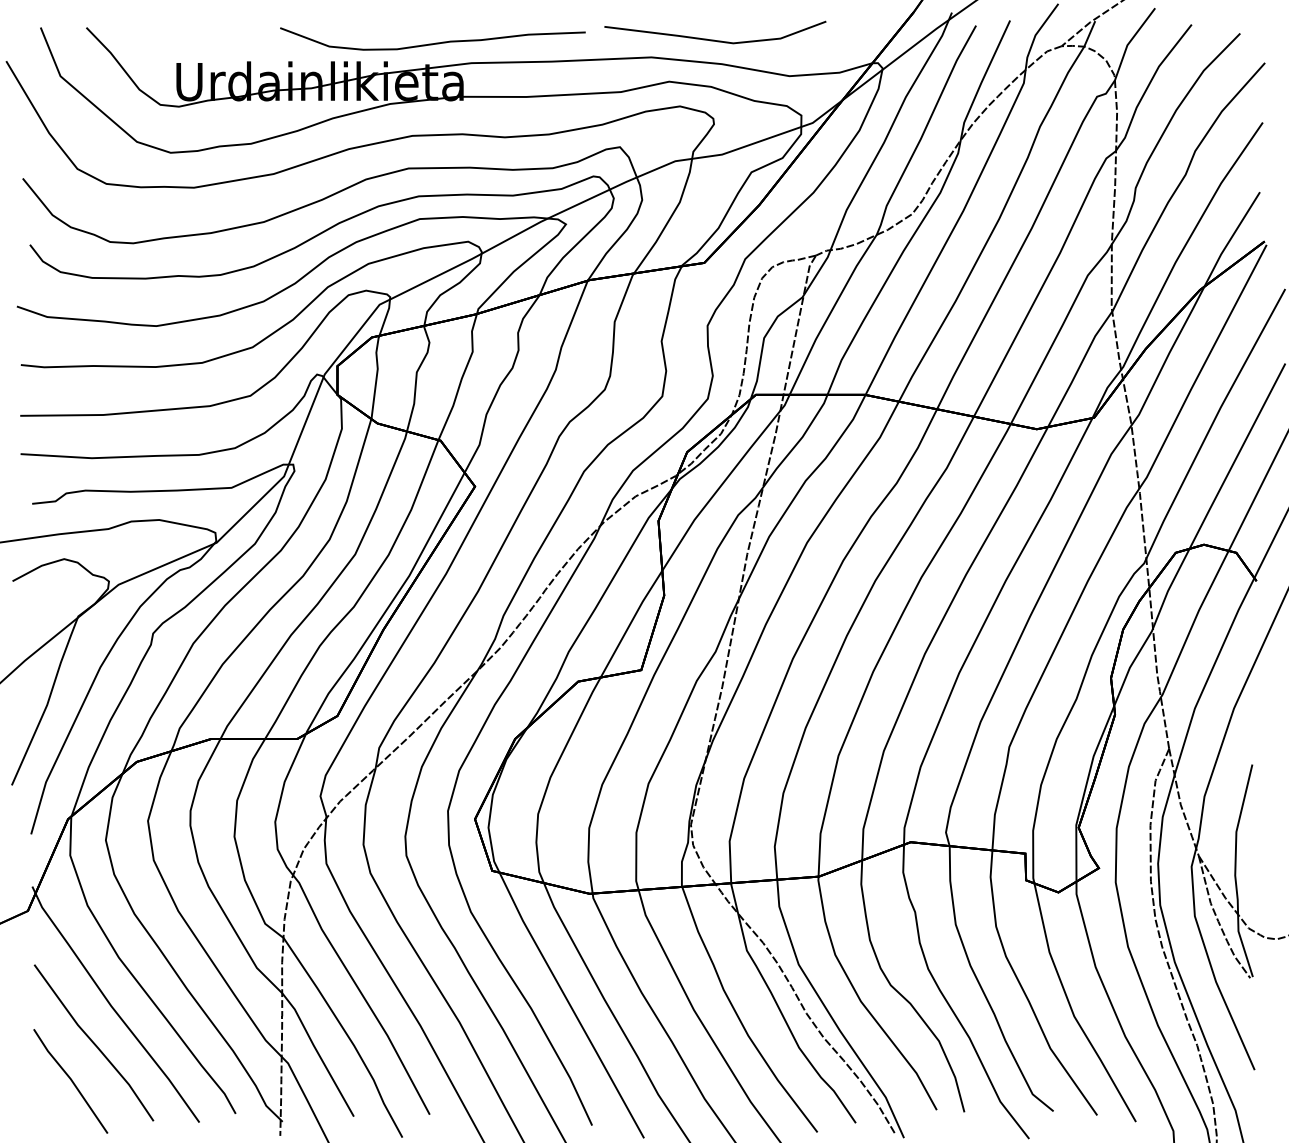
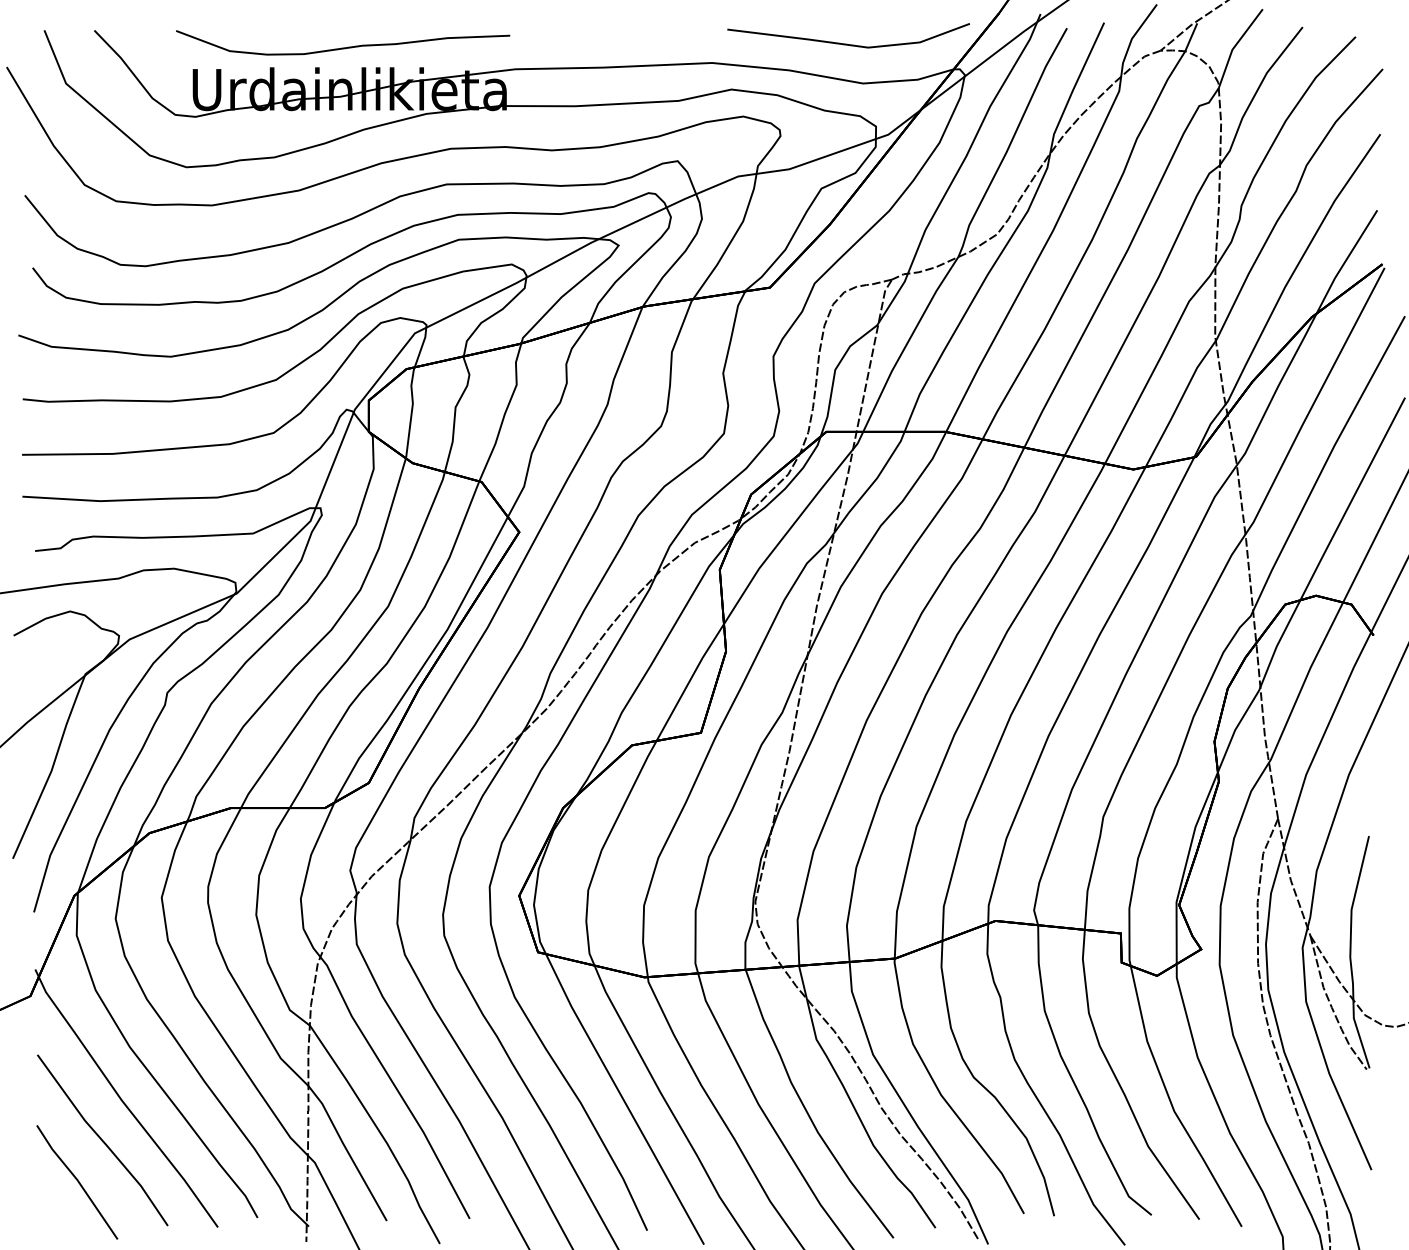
line: (714, 39) -> (847, 43), moved
curve: (435, 42) -> (345, 46), moved

